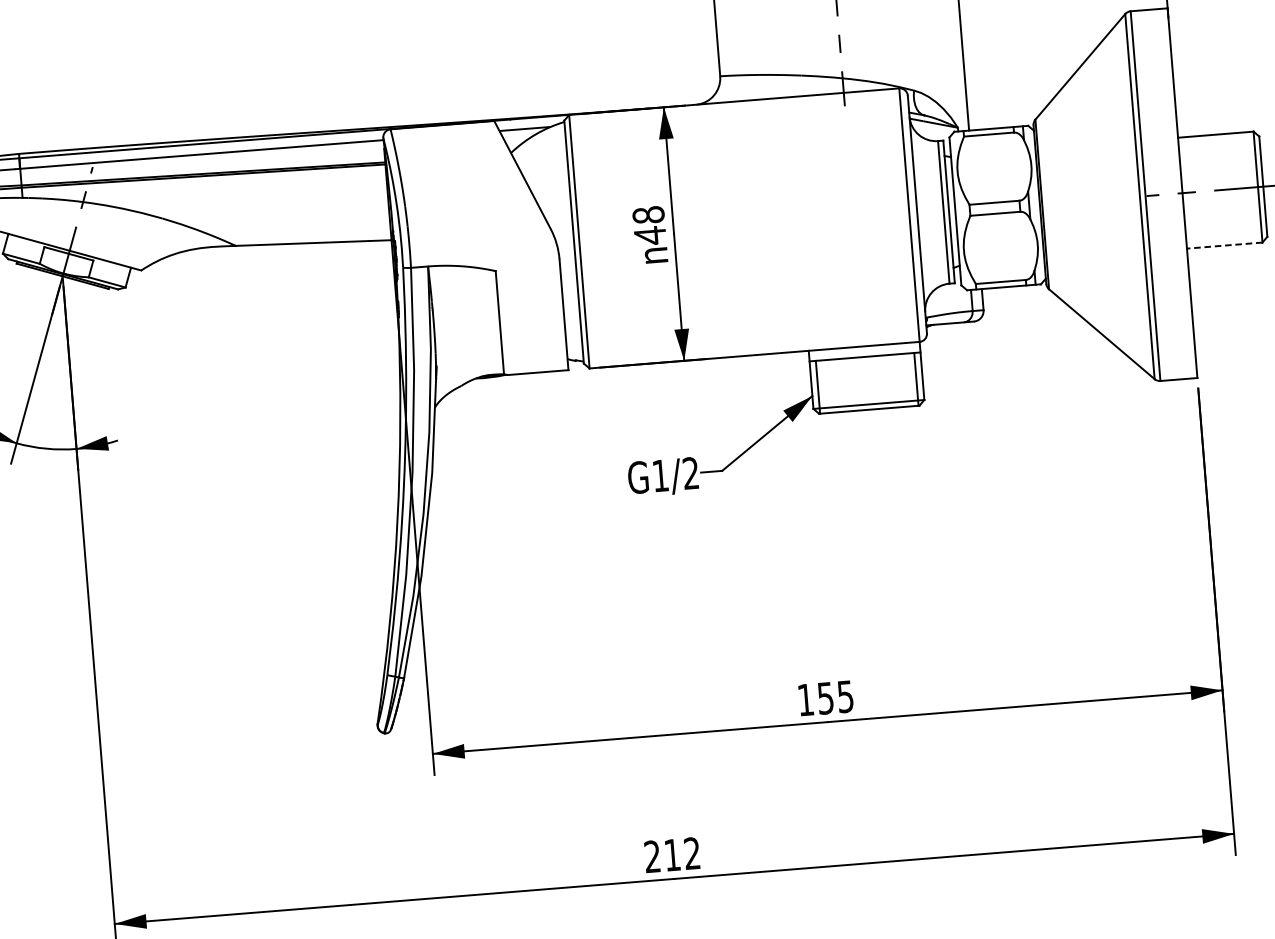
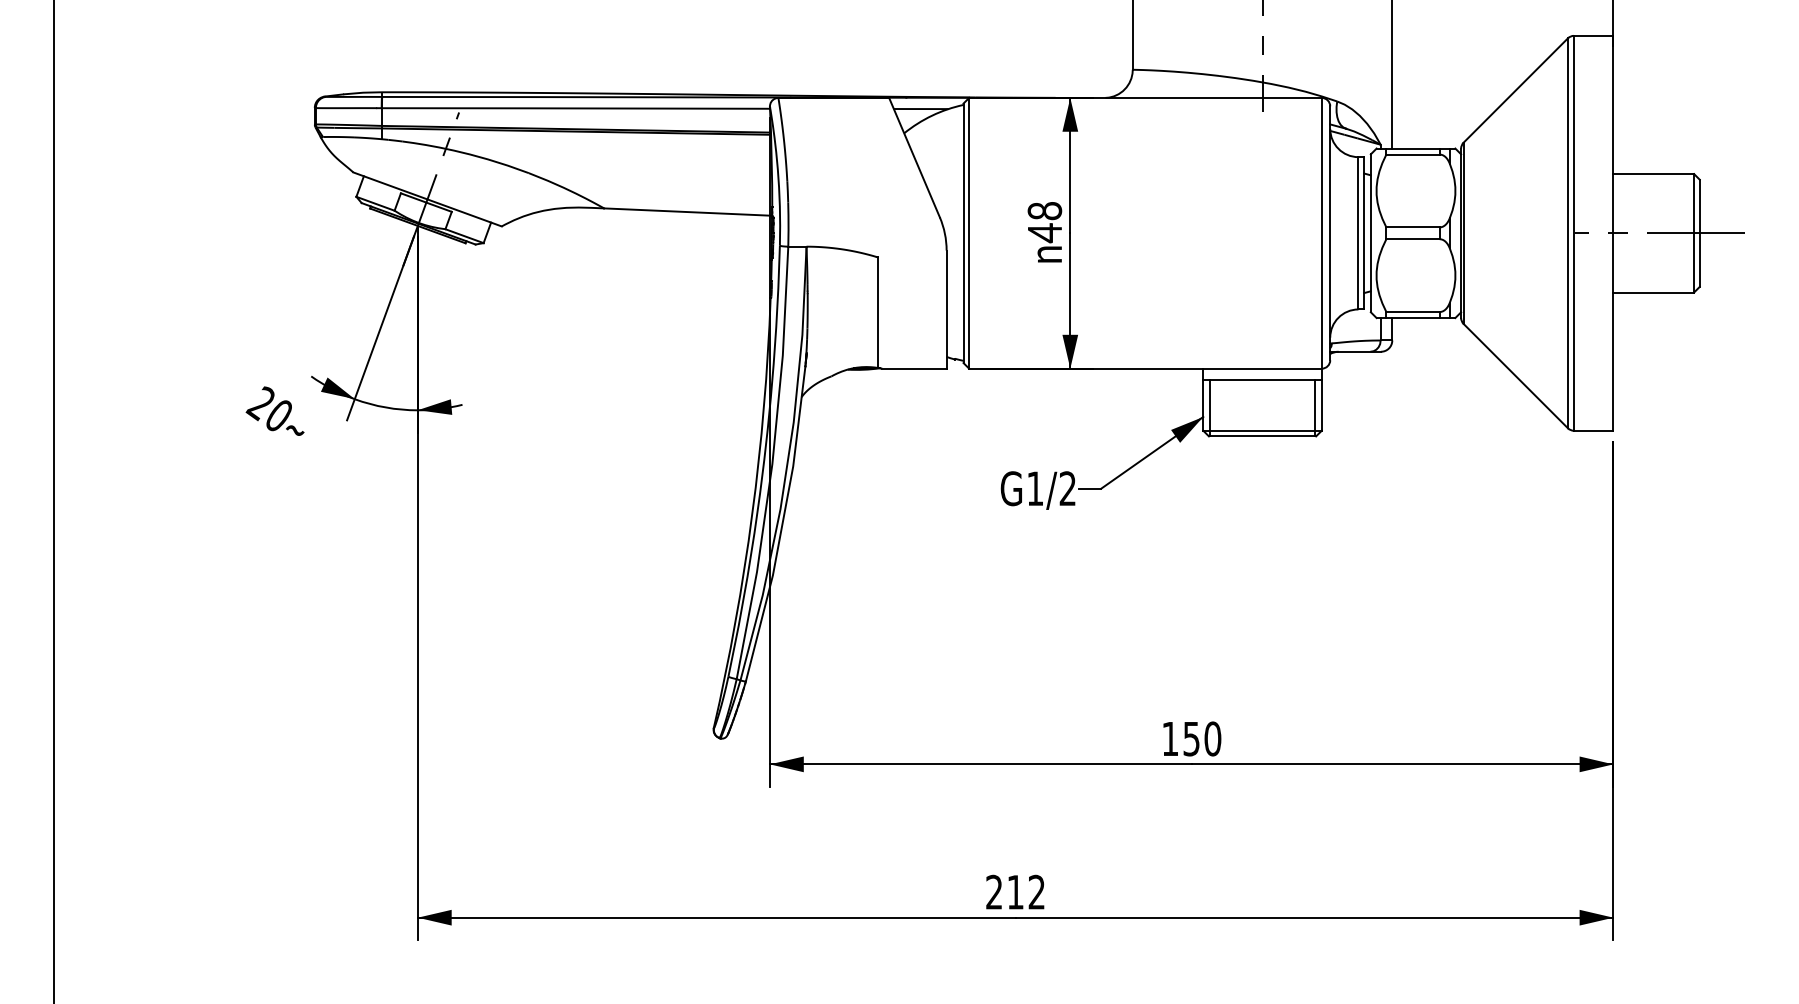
line: (1224, 245) -> (1653, 292), dashed -> solid
text: (845, 696) -> (1212, 738), 155 -> 150

